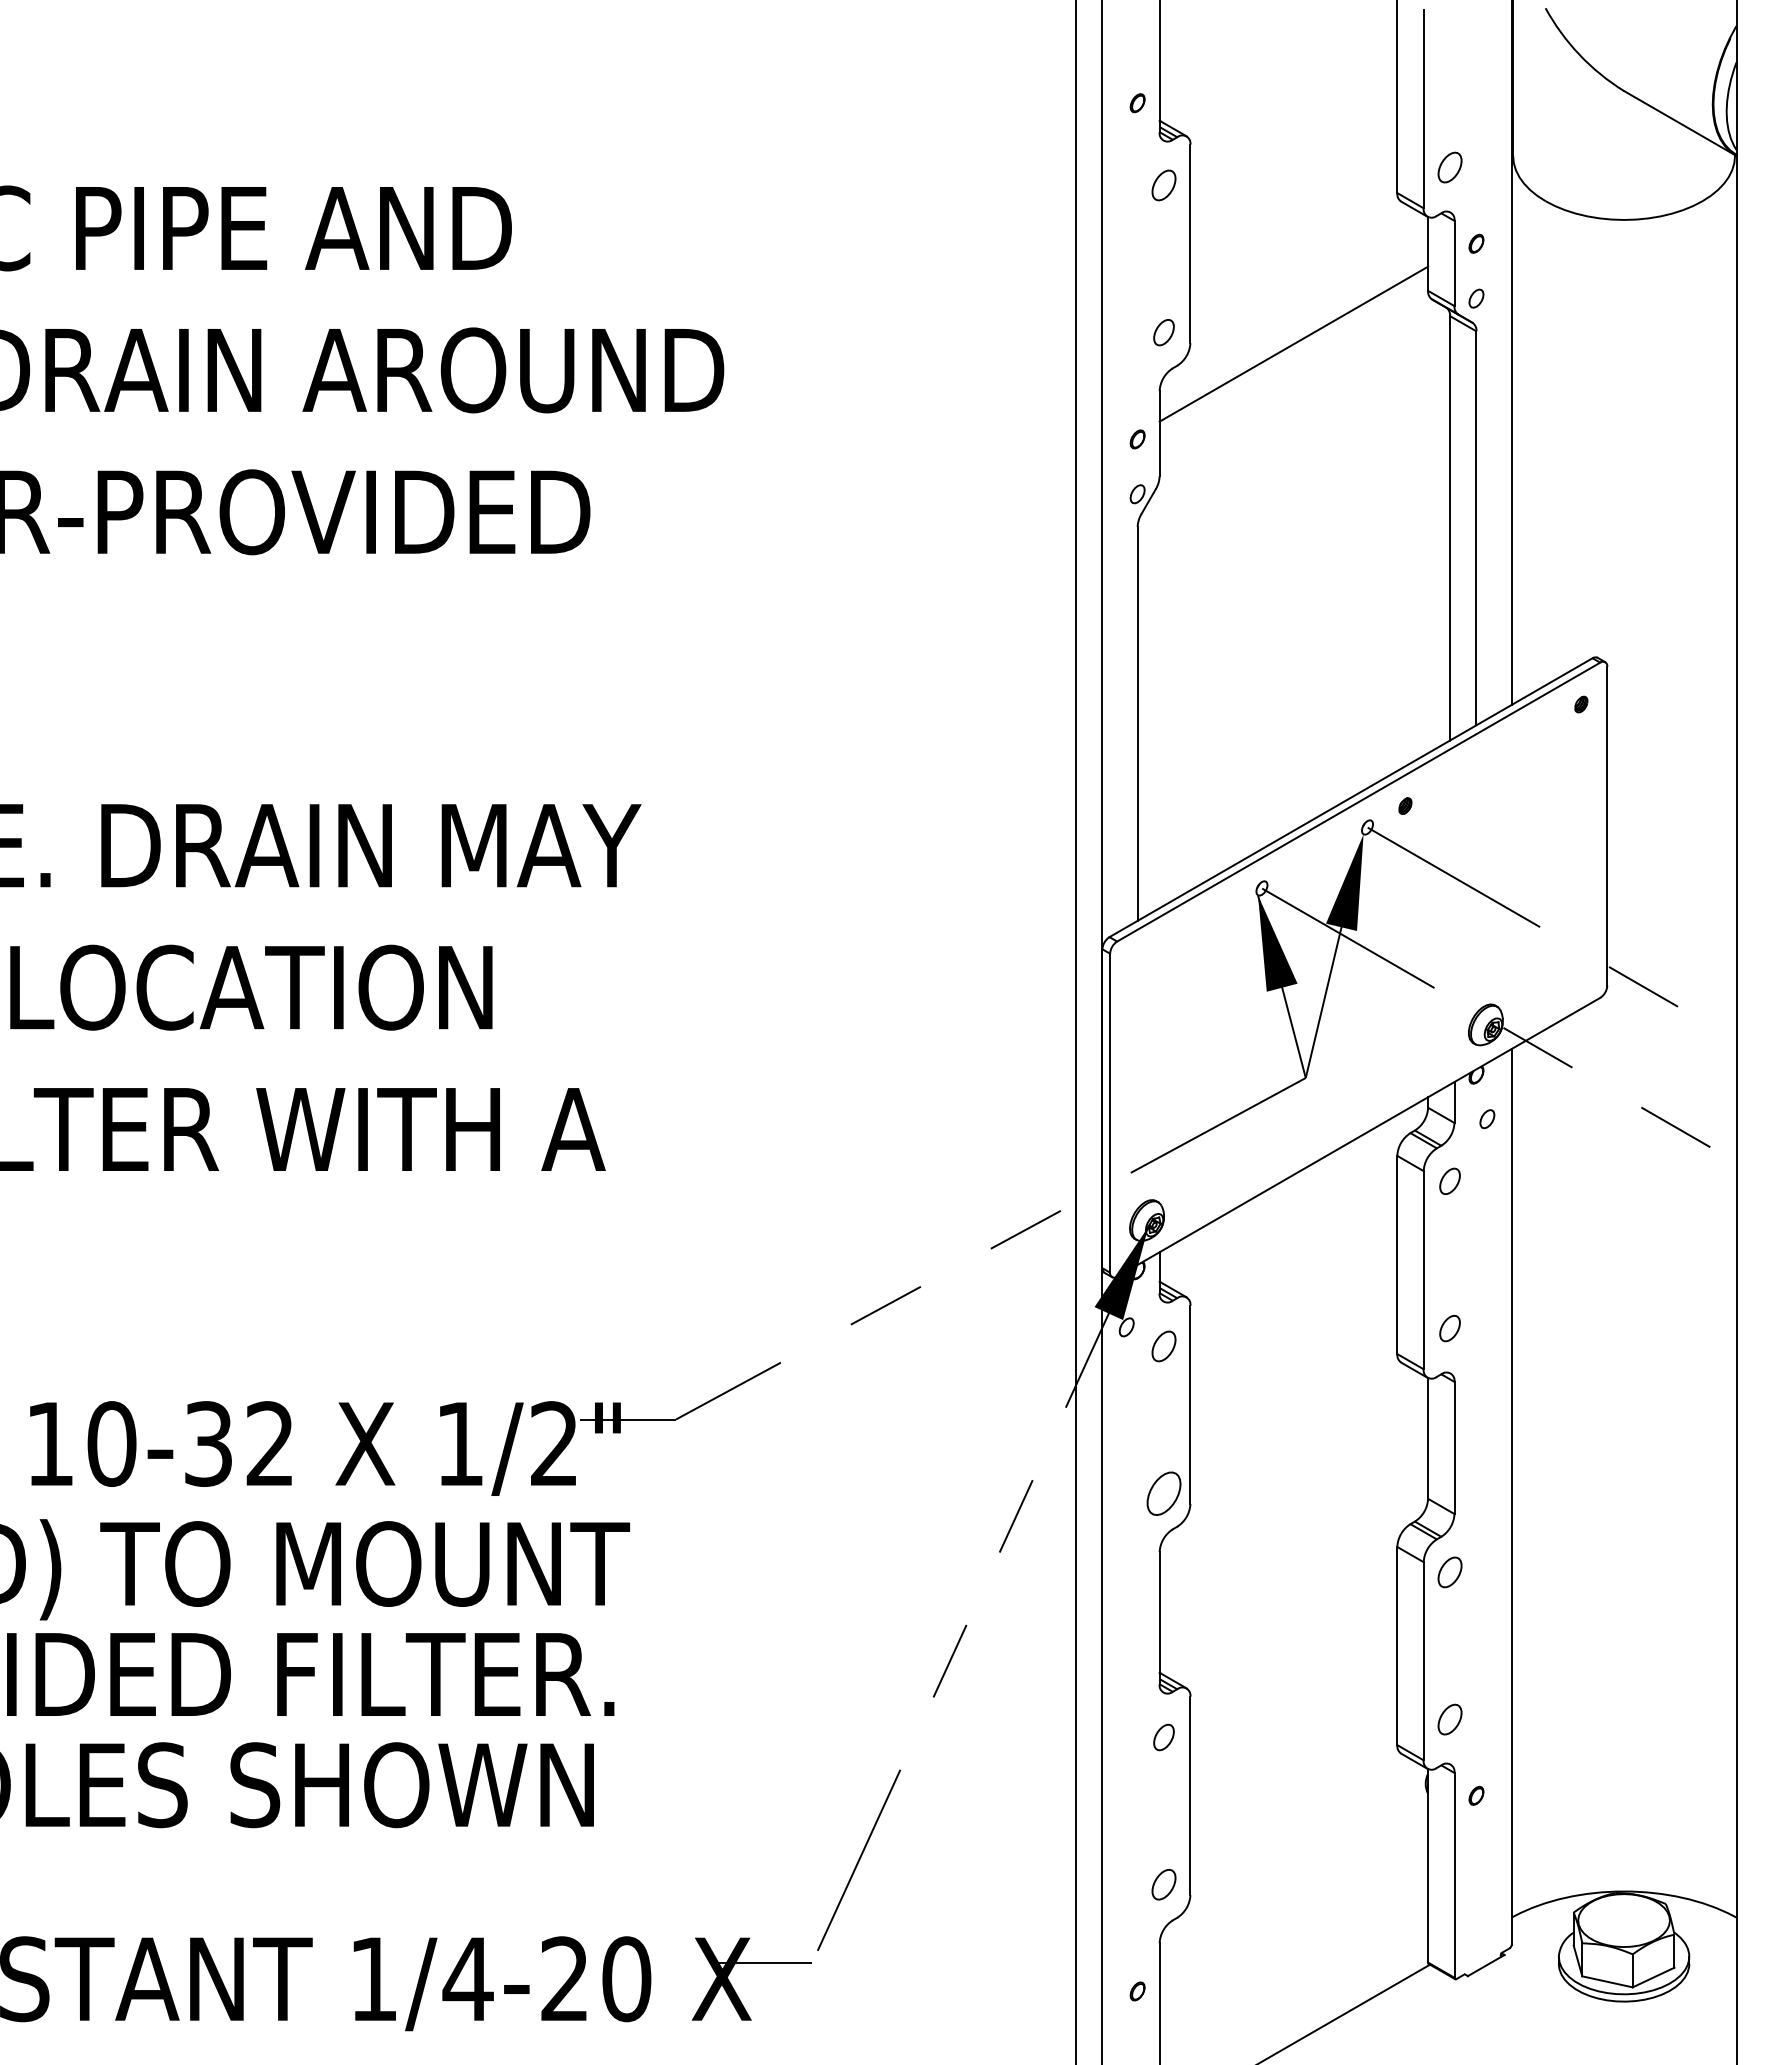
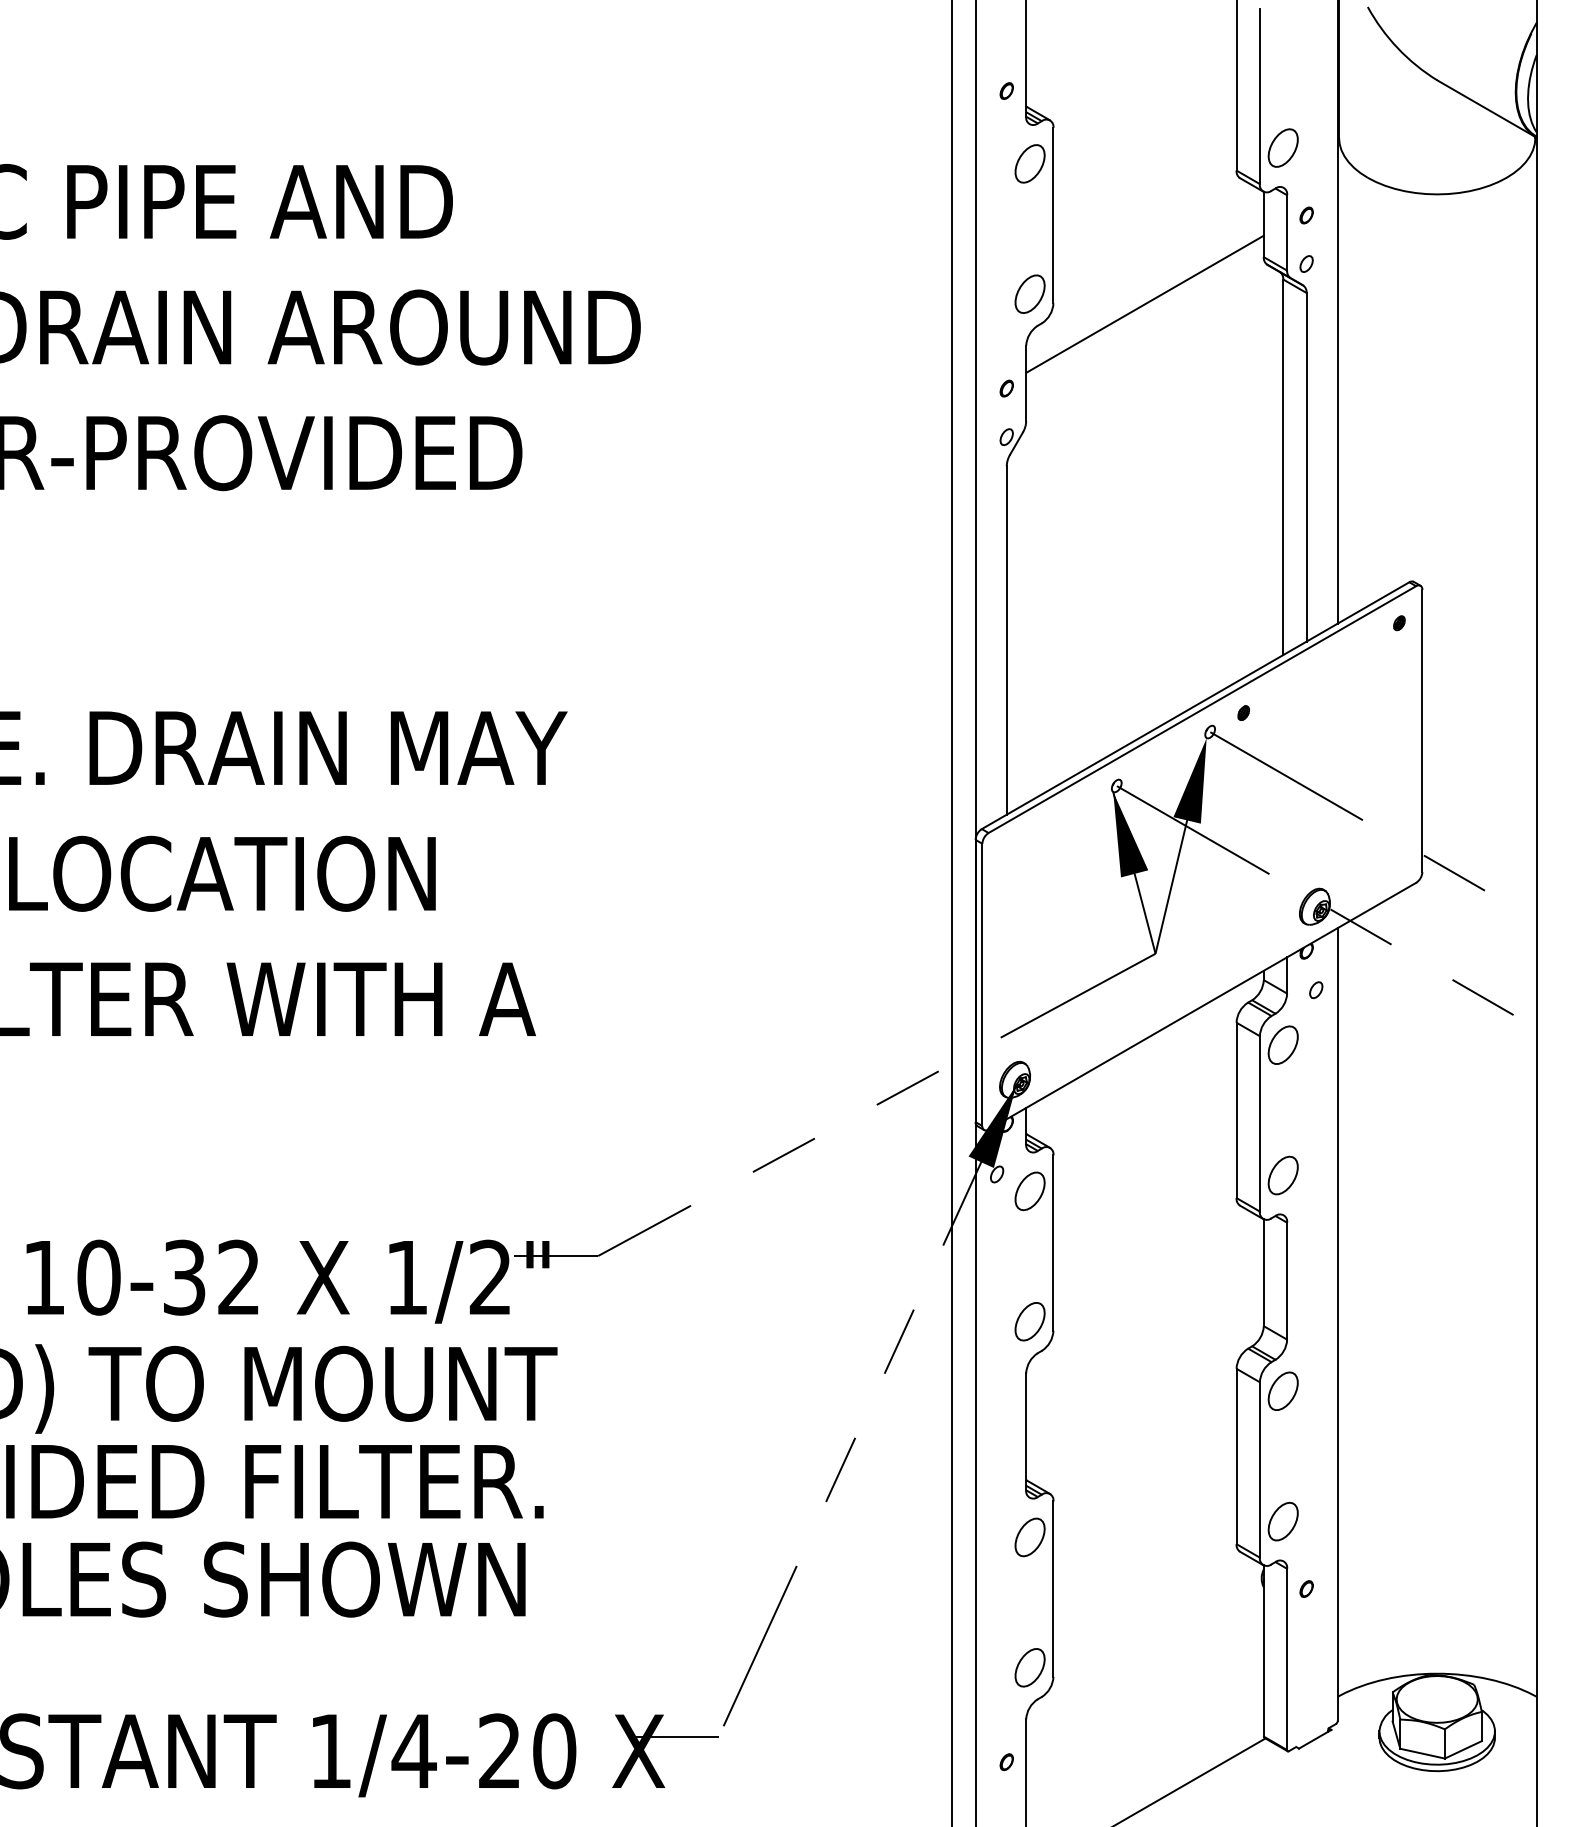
part: (1449, 167) -> (1282, 147), size x1.43
part: (1163, 185) -> (1029, 163), size x1.43
part: (1163, 332) -> (1029, 293), size x1.67
part: (1449, 1181) -> (1282, 1045), size x1.67
part: (1449, 1328) -> (1282, 1175), size x1.67
part: (1163, 1346) -> (1029, 1191), size x1.43
part: (1449, 1572) -> (1282, 1391), size x1.43
part: (1449, 1719) -> (1282, 1521), size x1.43
part: (1163, 1737) -> (1029, 1537), size x1.67
part: (1163, 1884) -> (1029, 1667), size x1.43

